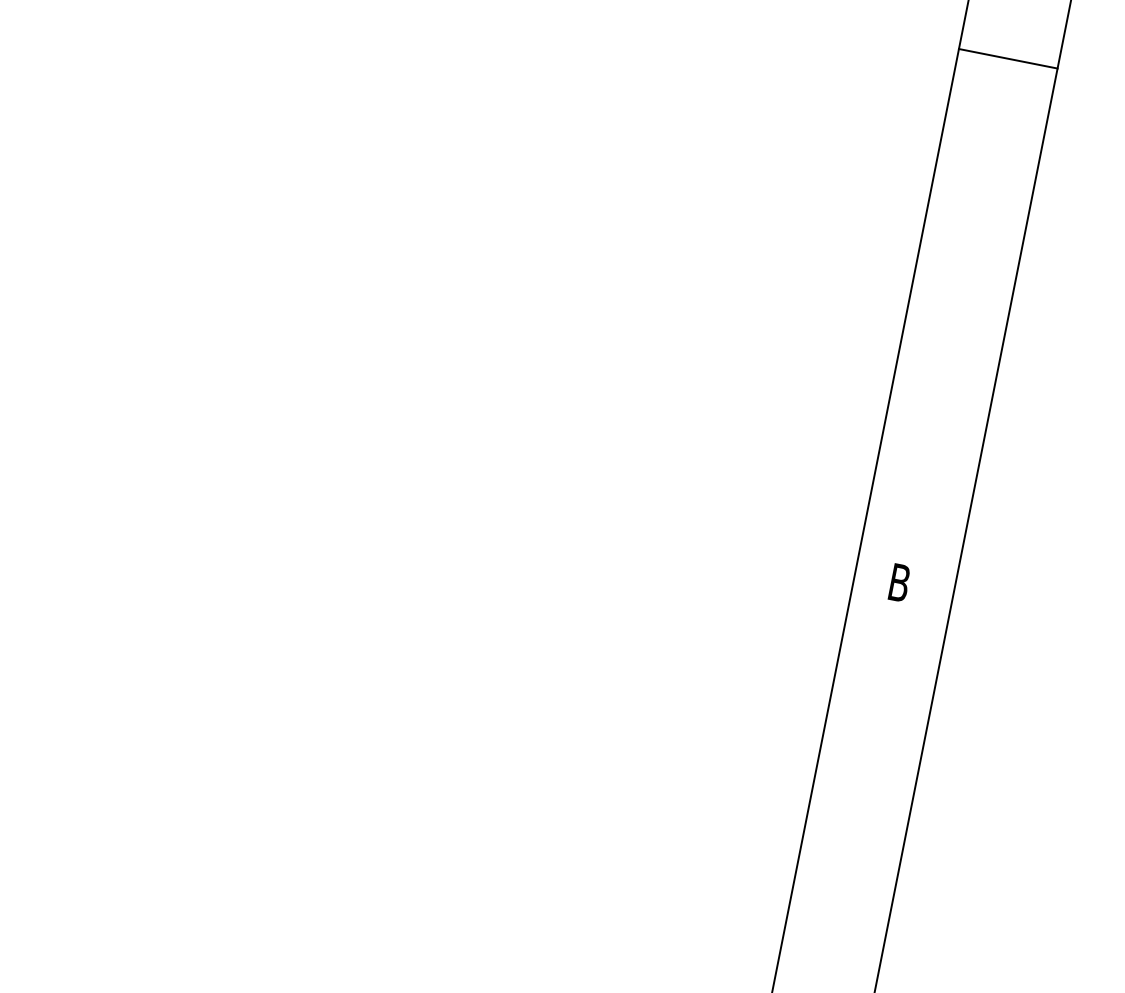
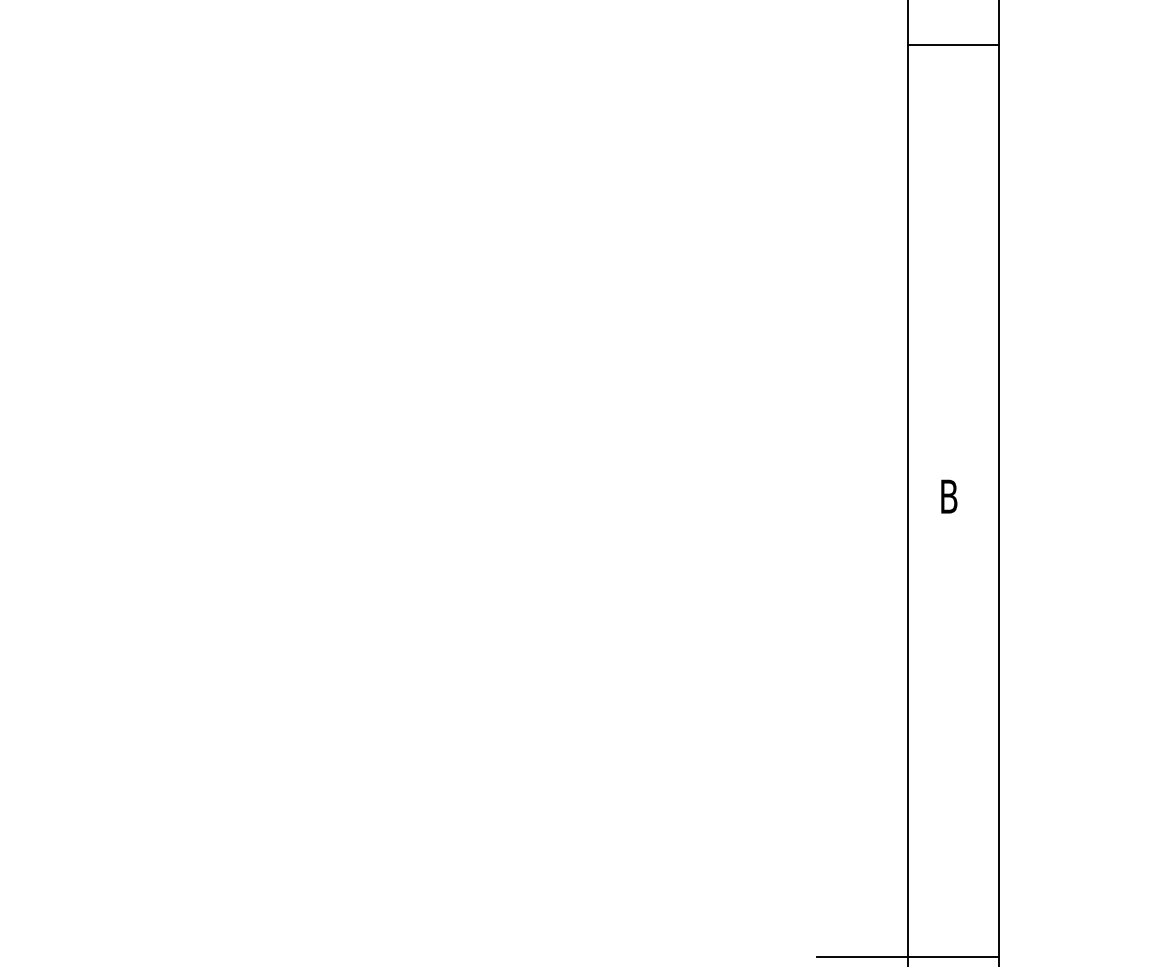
line: (1008, 59) -> (953, 45), moved

